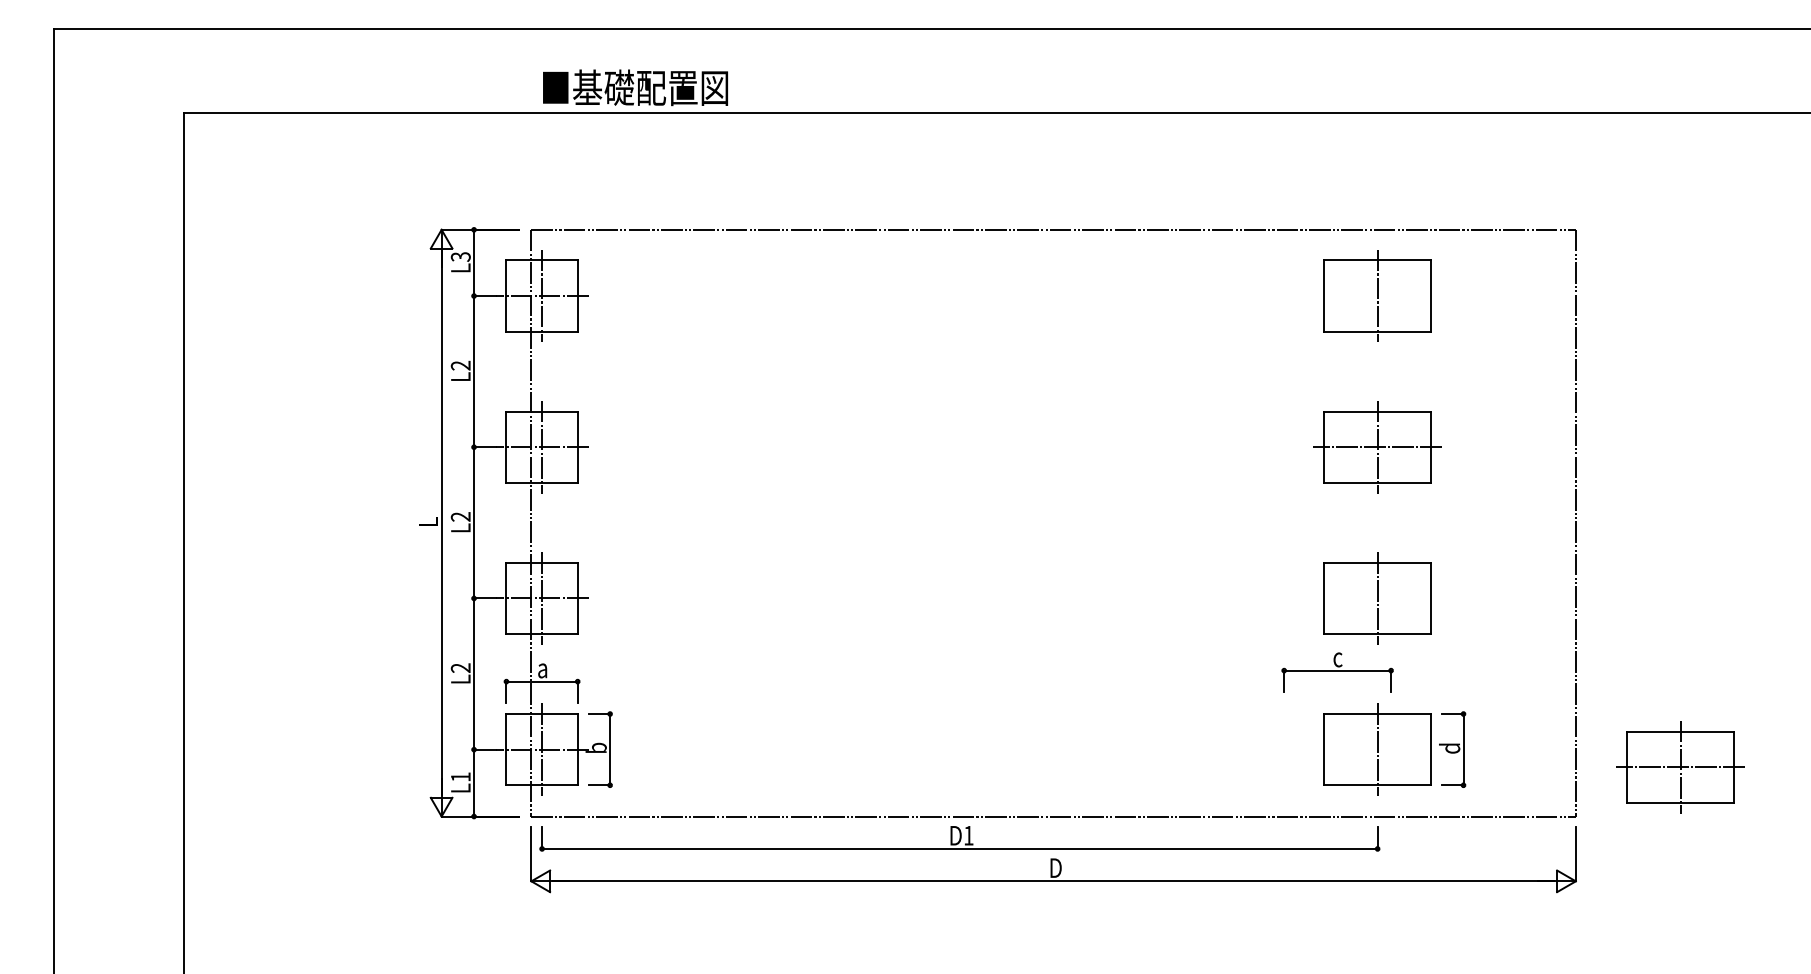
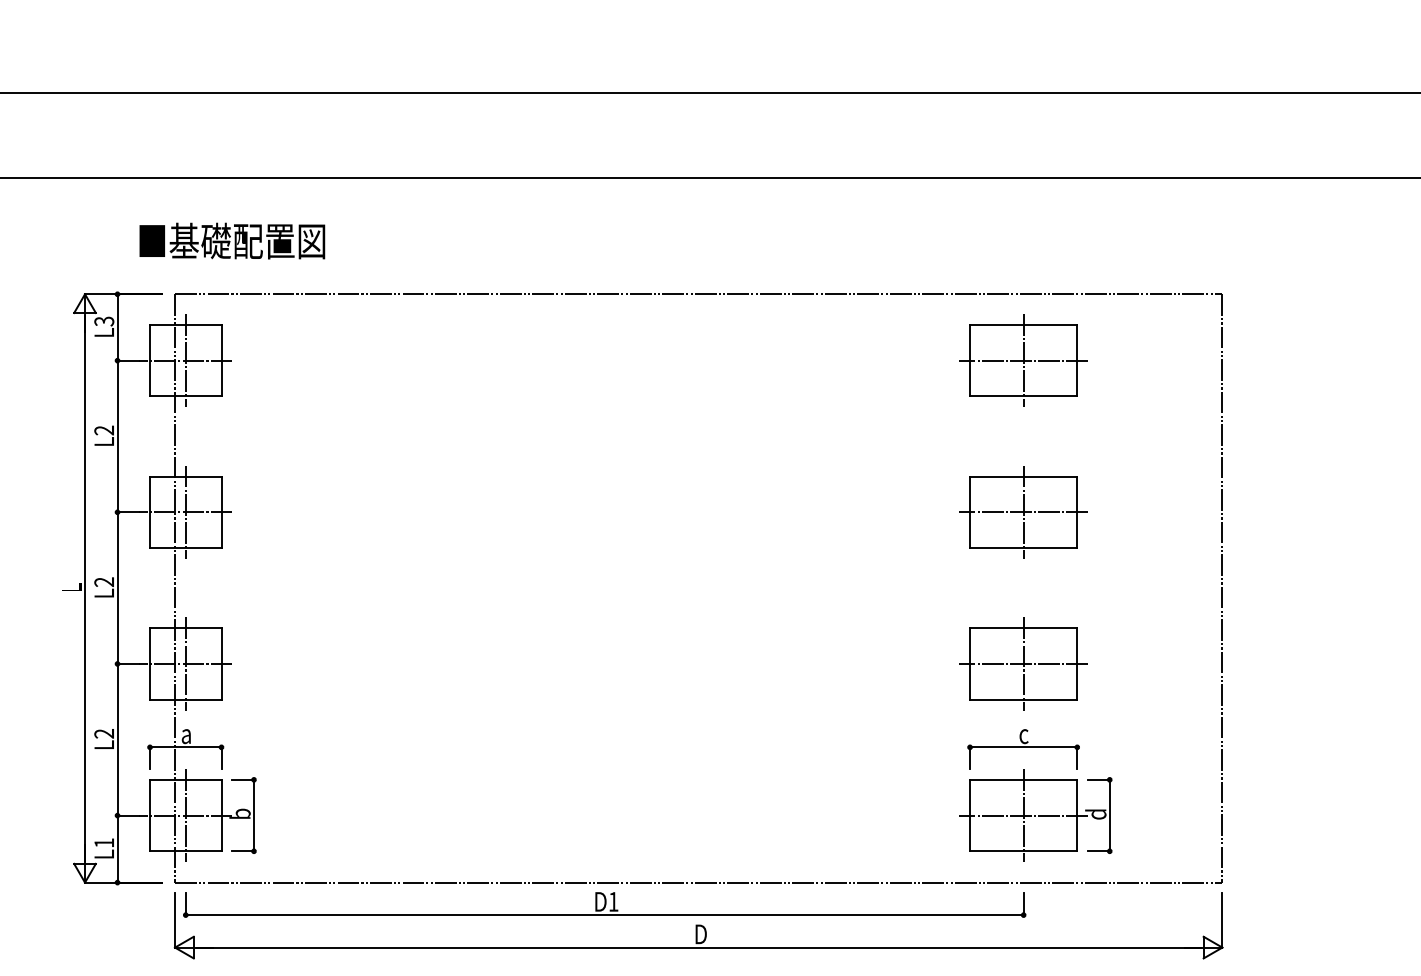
text: (635, 87) -> (232, 240), moved
line: (1377, 296) -> (1023, 361), added
line: (1377, 598) -> (1023, 663), added
part: (1337, 672) -> (1023, 749), moved
line: (1377, 749) -> (1023, 815), added
part: (1680, 767) -> (1327, 833), removed

